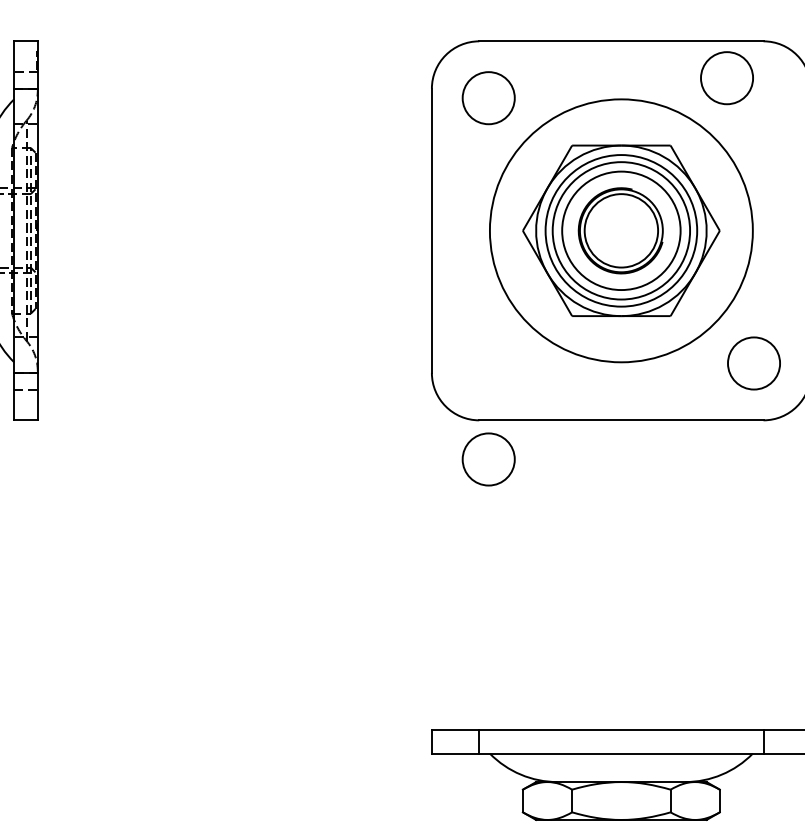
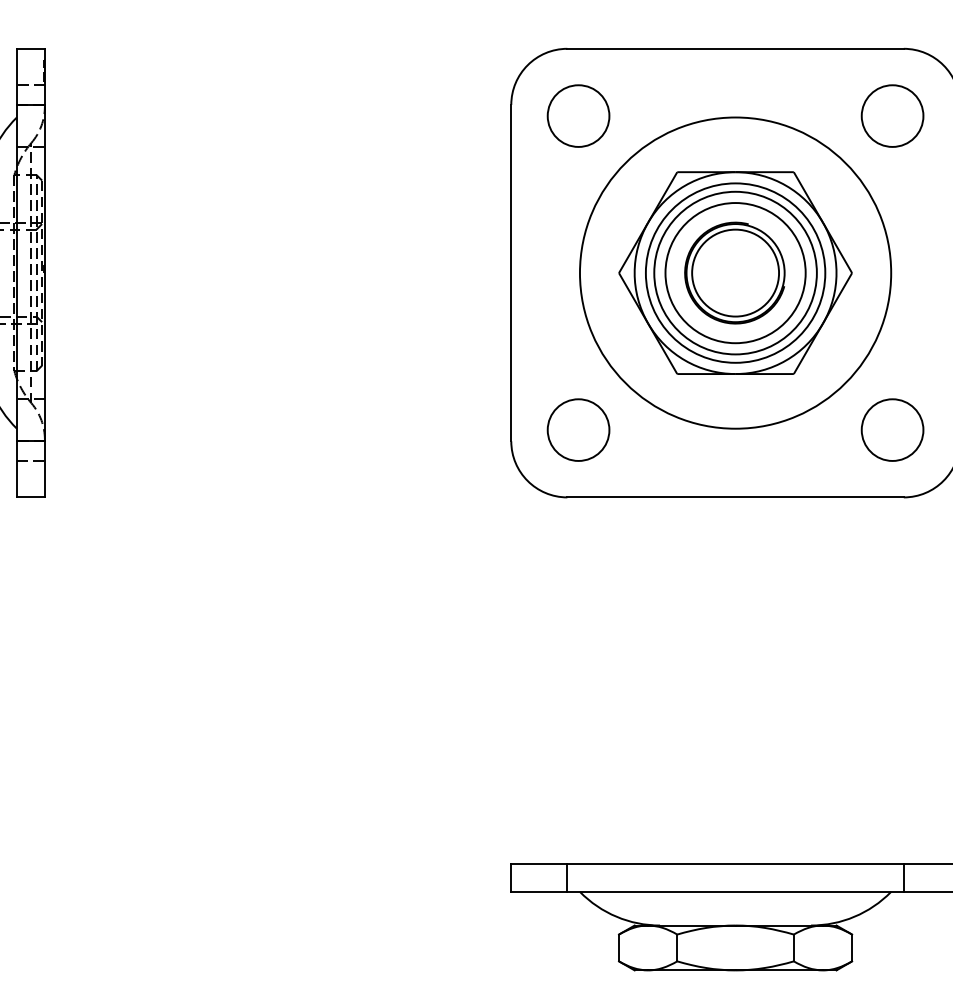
circle: (726, 78) -> (891, 116), moved
circle: (488, 459) -> (578, 430), moved

